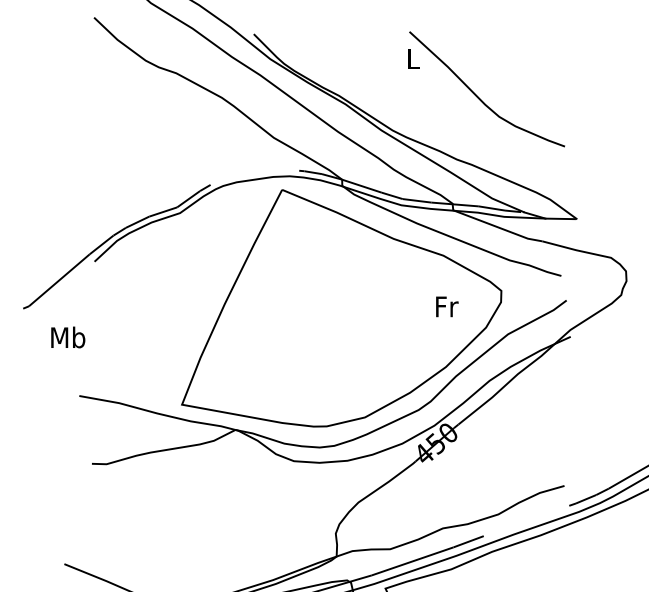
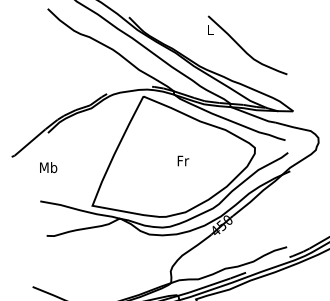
text: (447, 305) -> (183, 160), moved
text: (67, 337) -> (48, 167), moved

